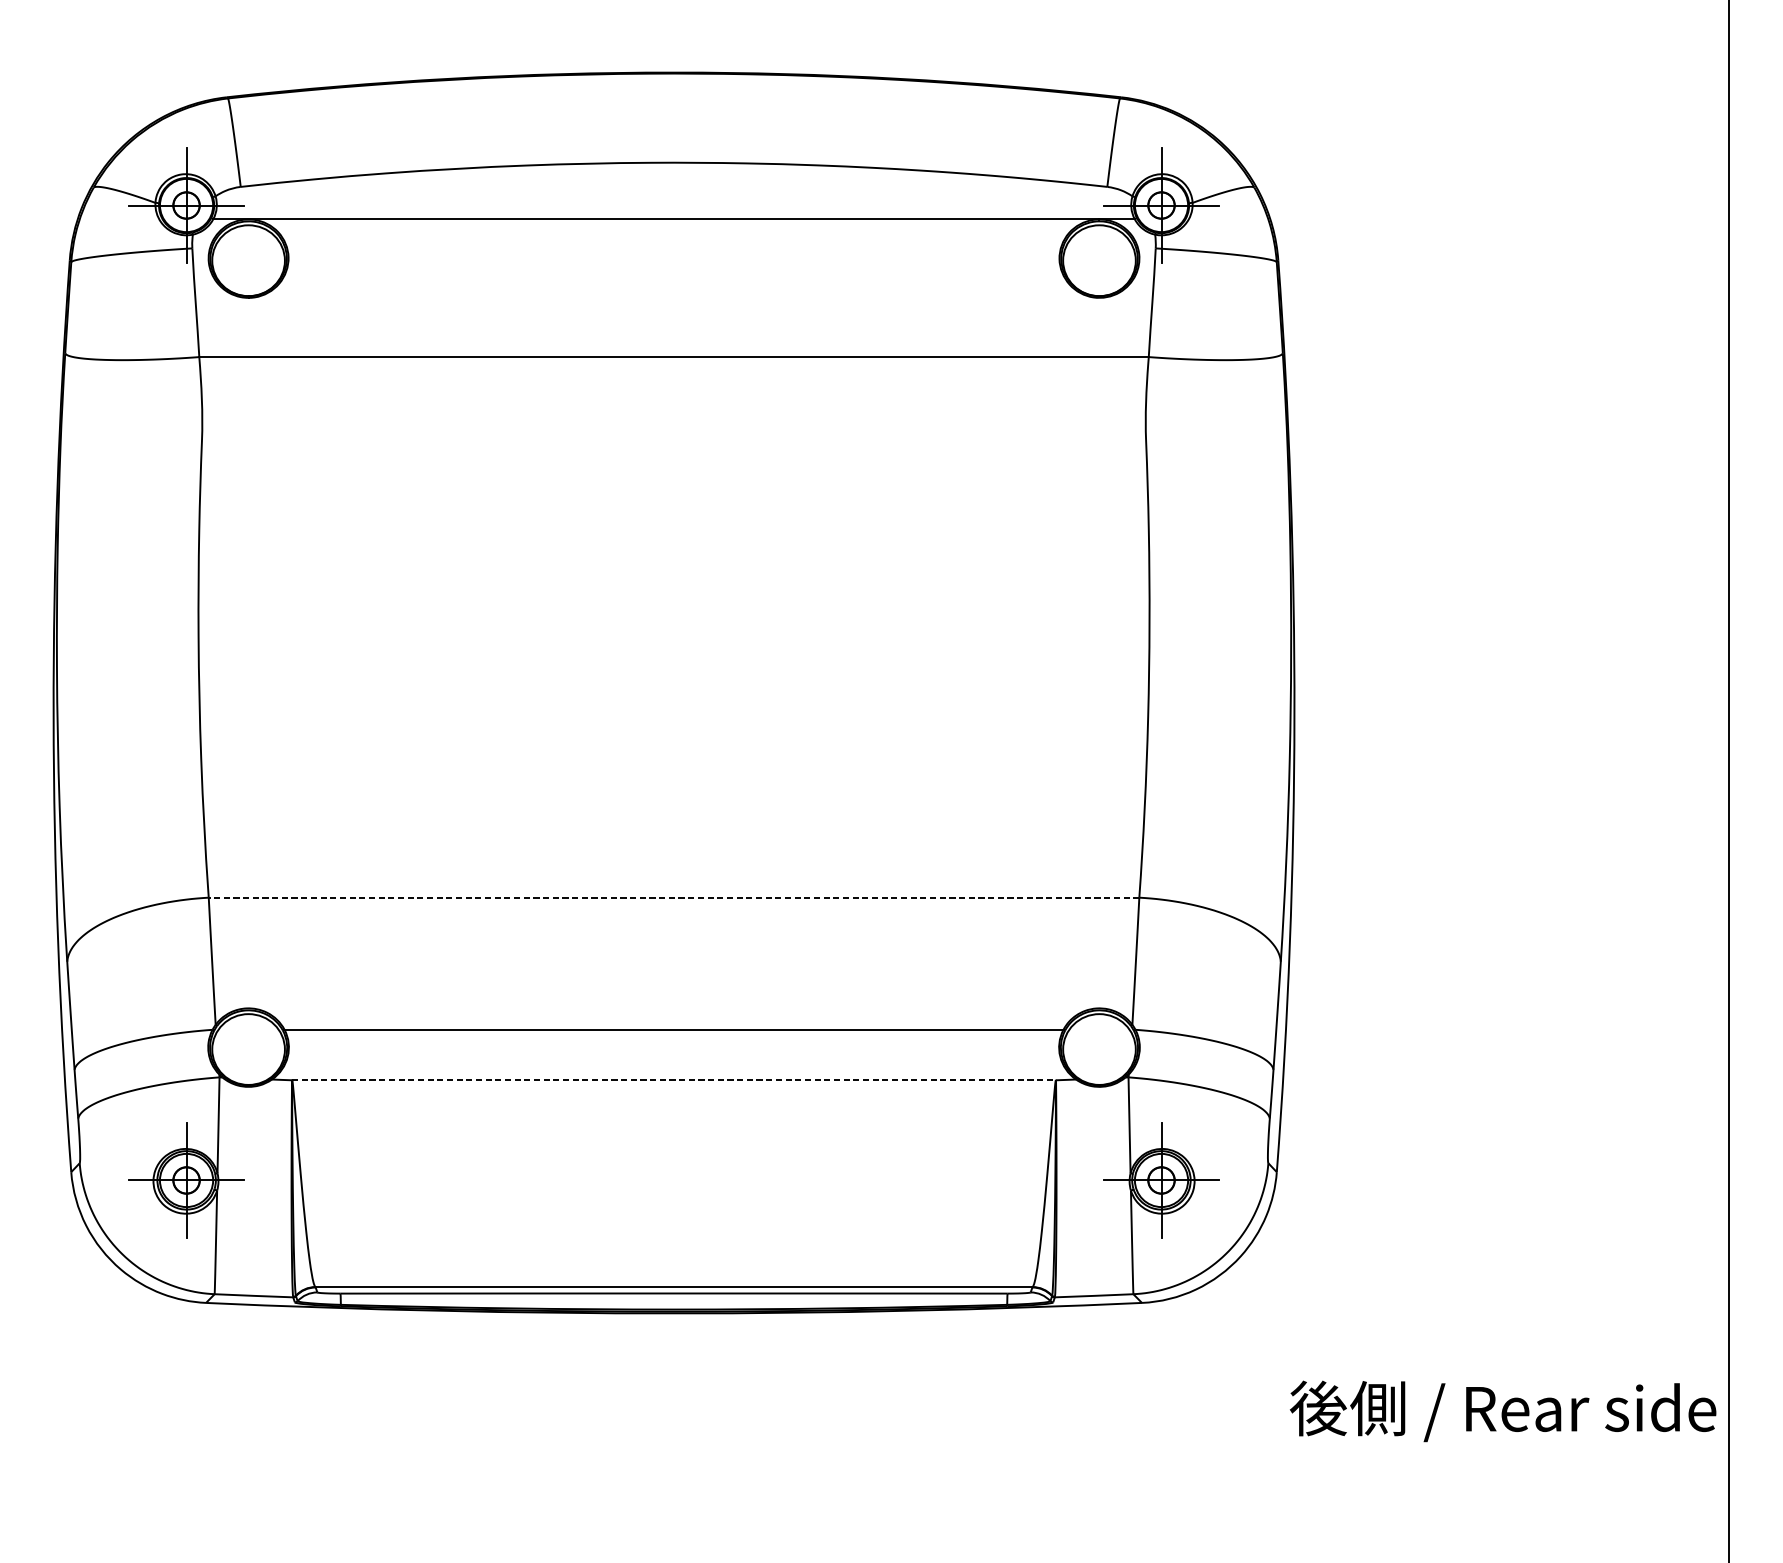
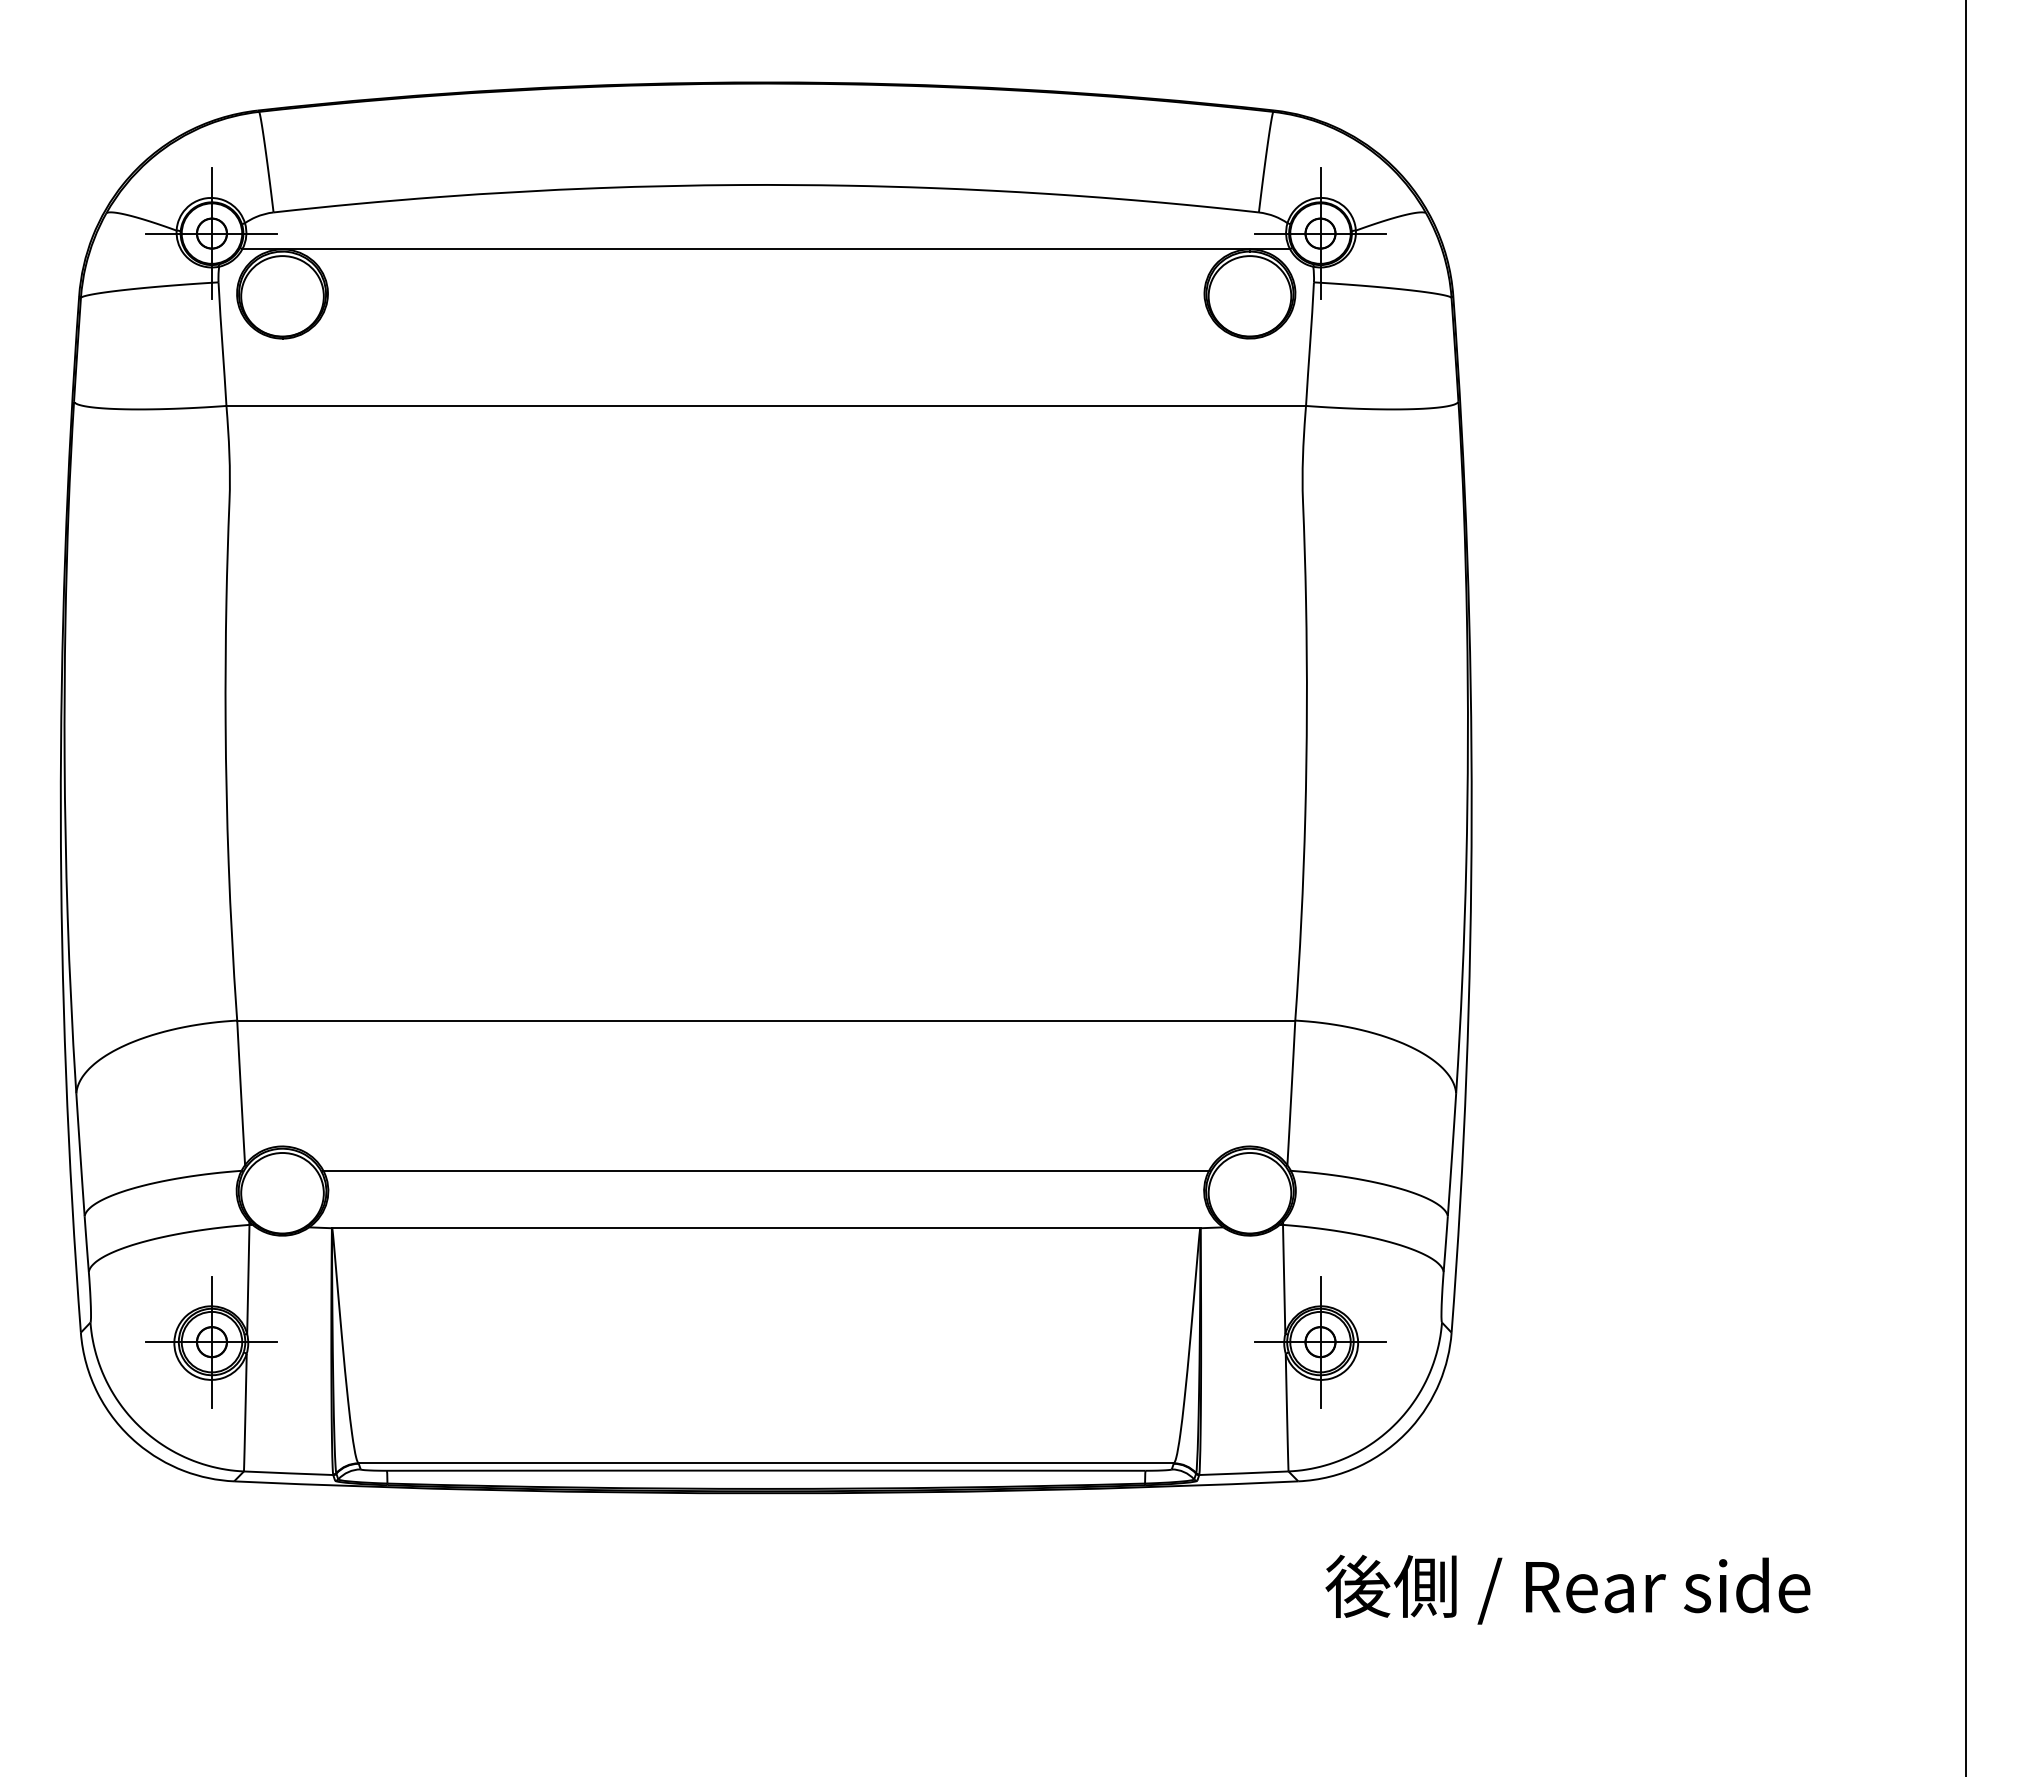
line: (673, 897) -> (765, 1020), dashed -> solid
line: (674, 1079) -> (766, 1227), dashed -> solid
text: (1502, 1411) -> (1567, 1589), moved

